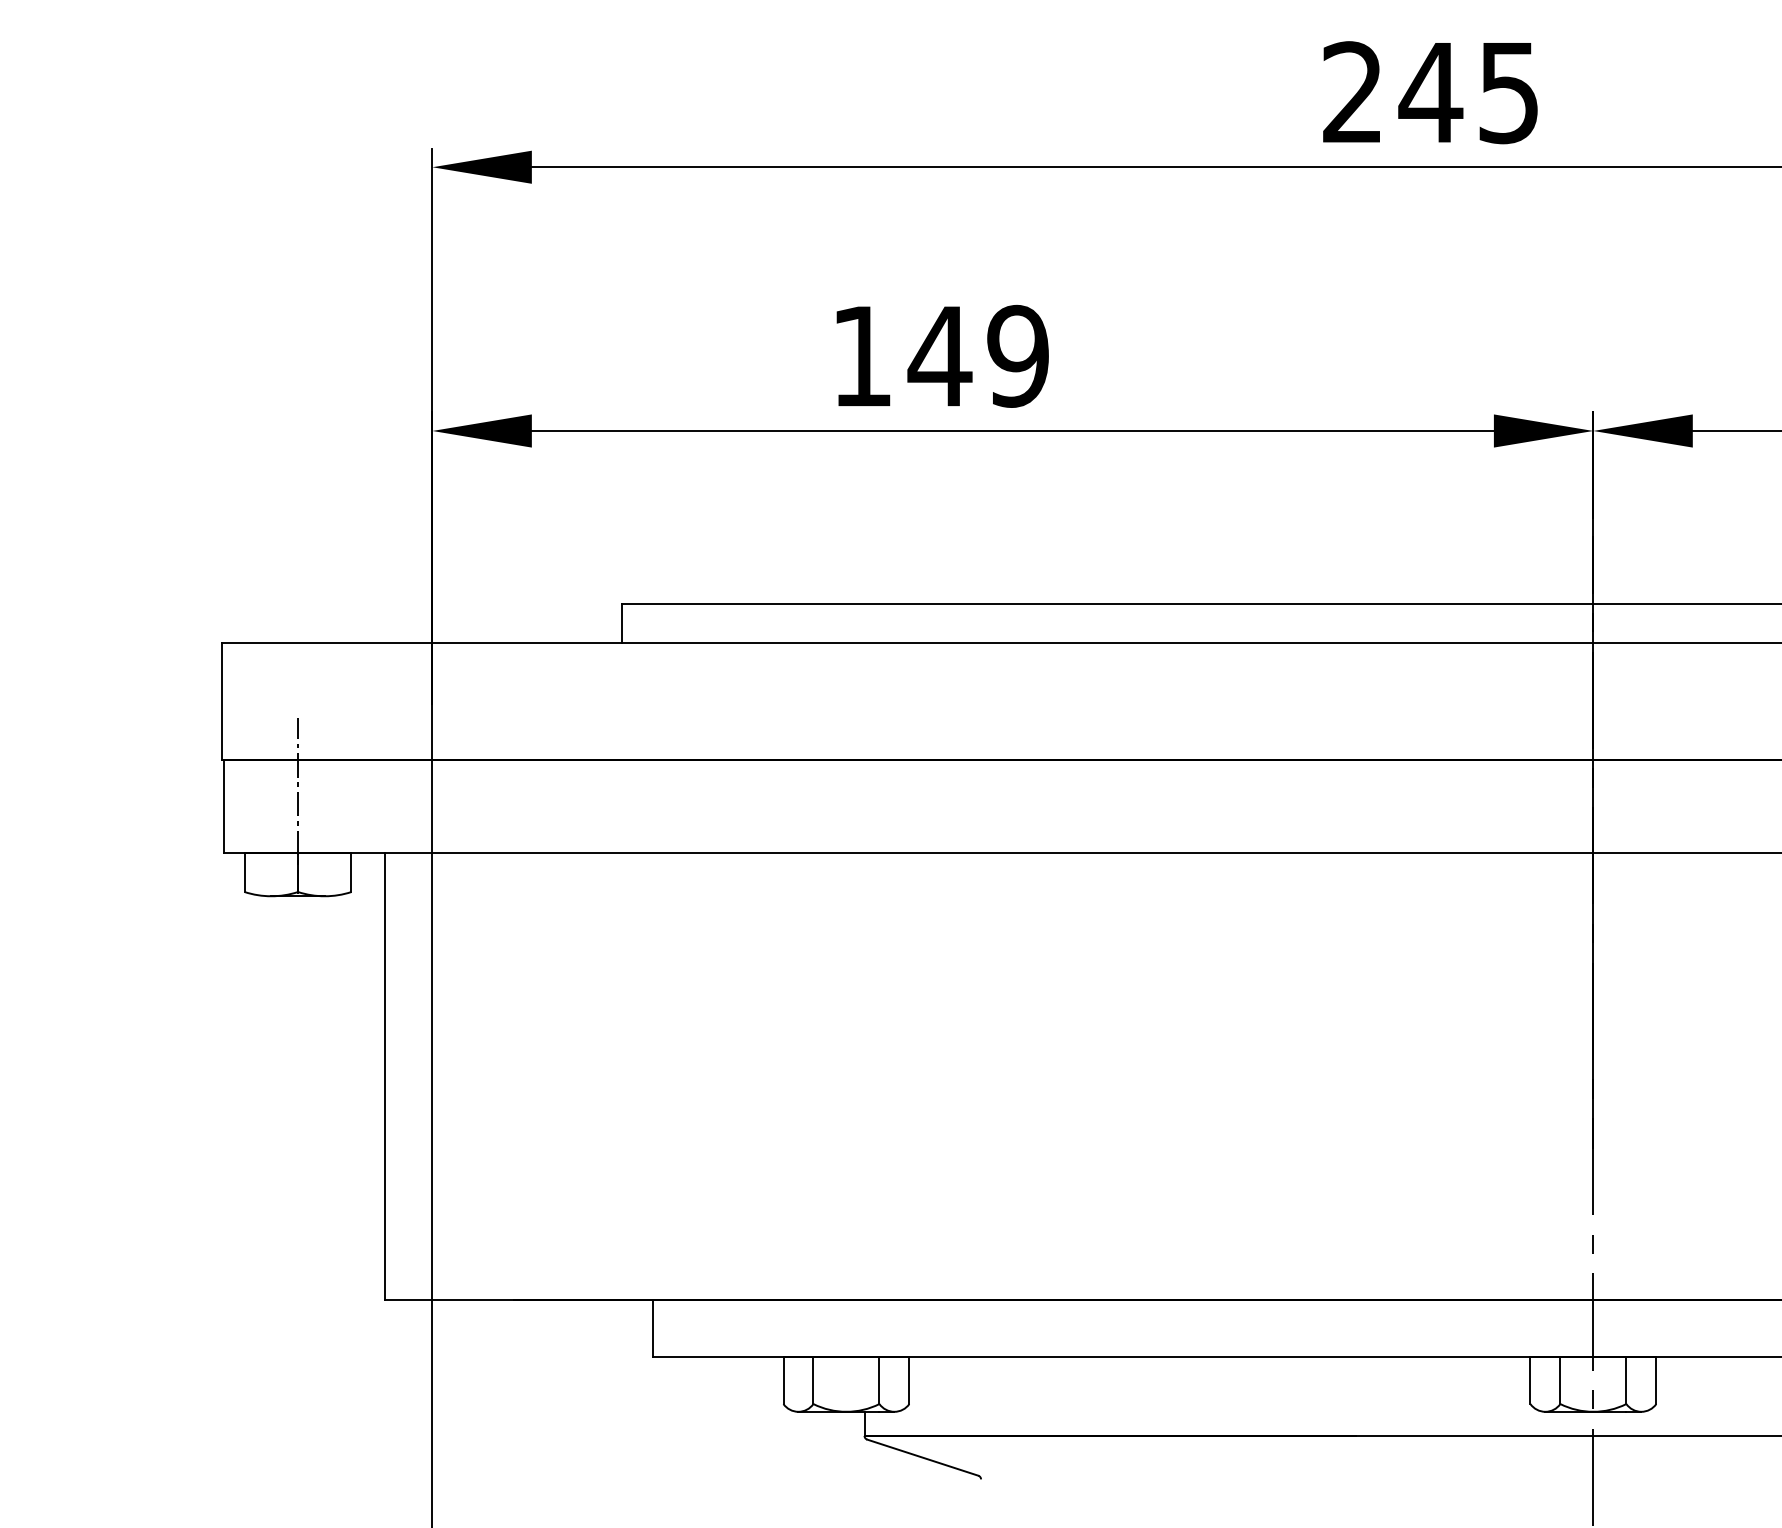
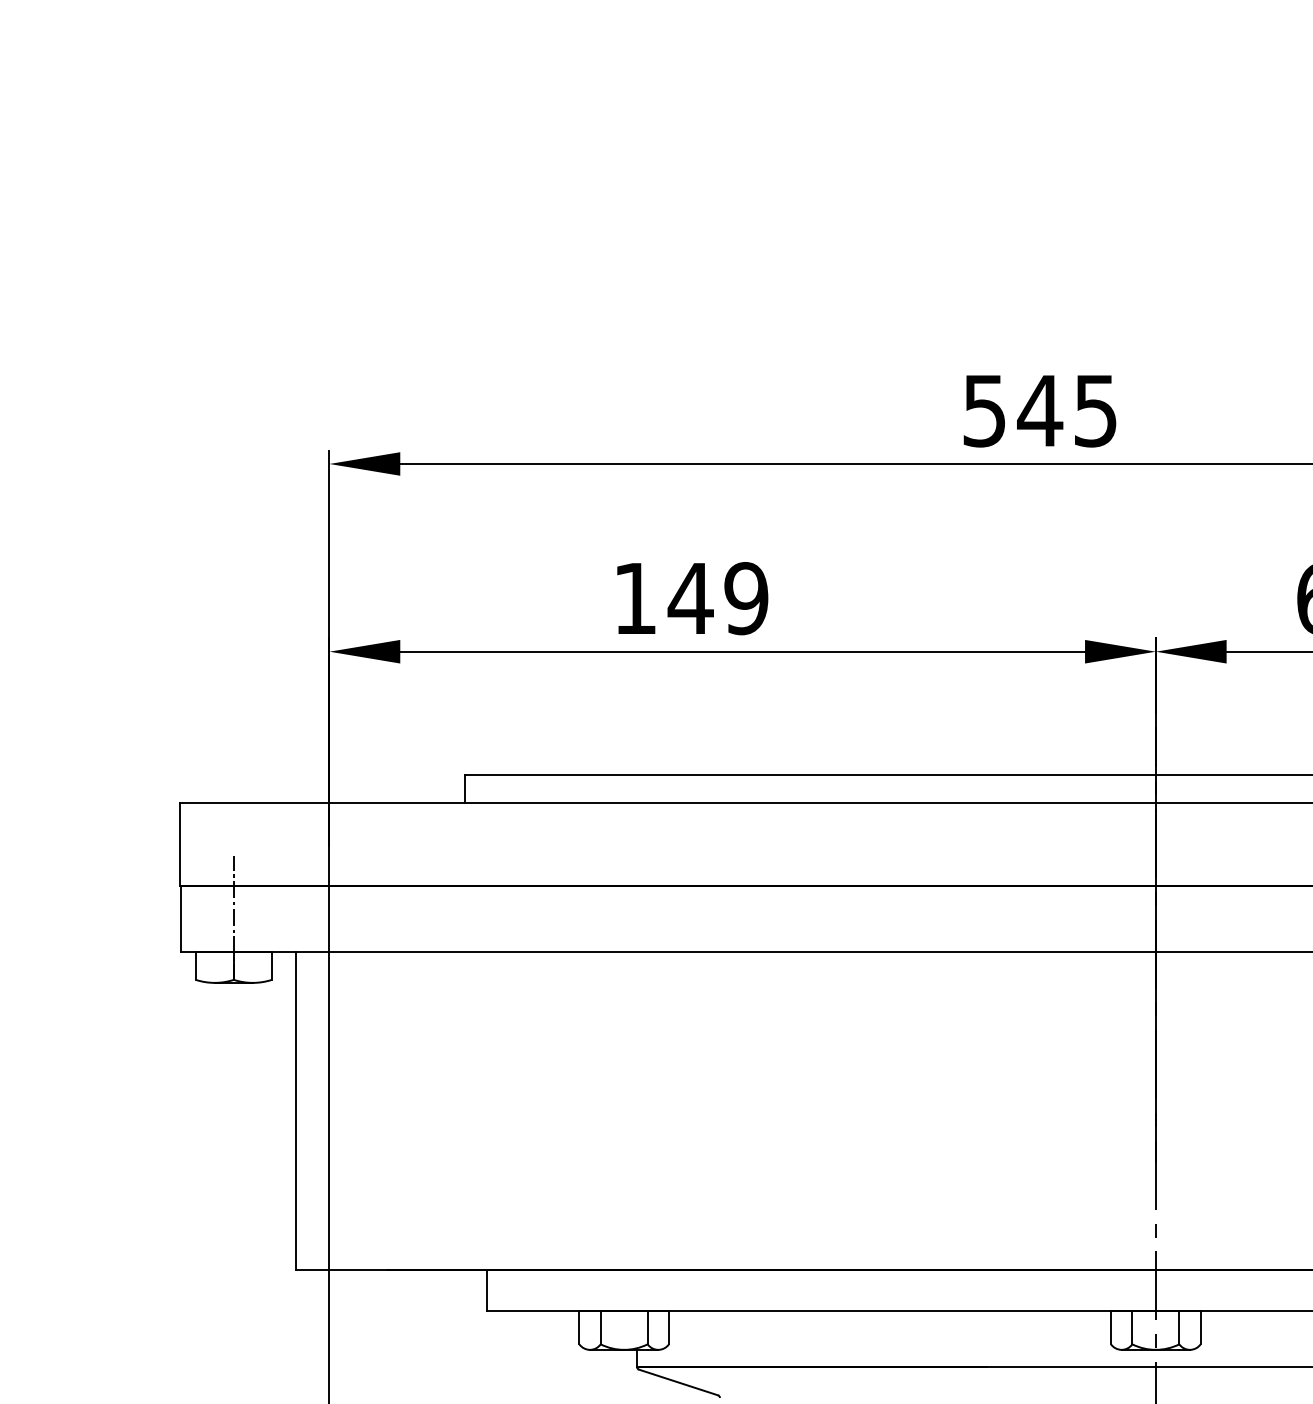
text: (1351, 92) -> (983, 410), 245 -> 545

